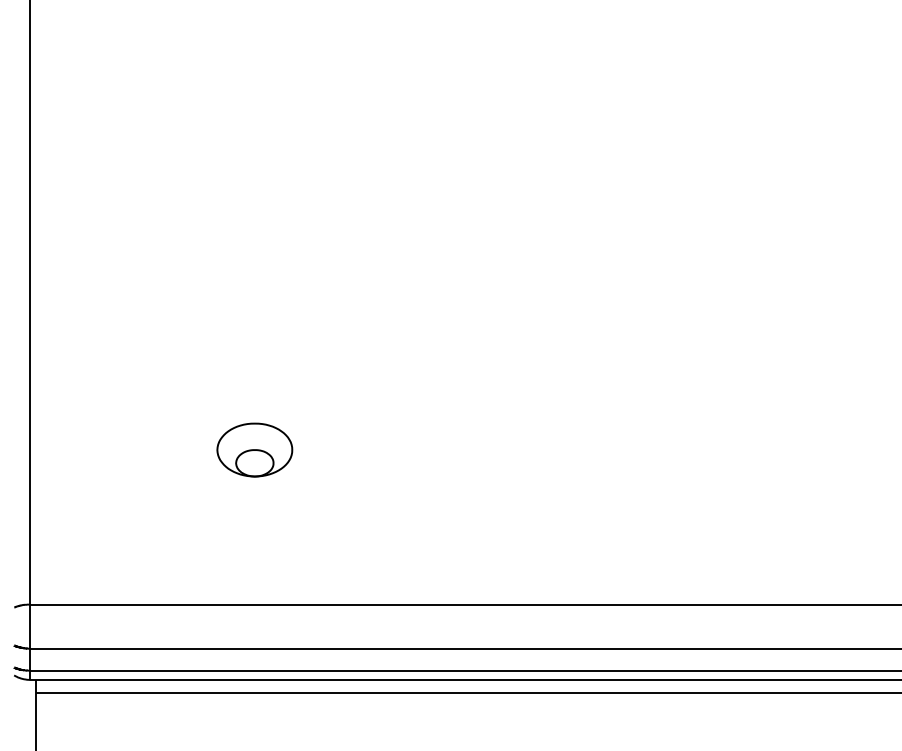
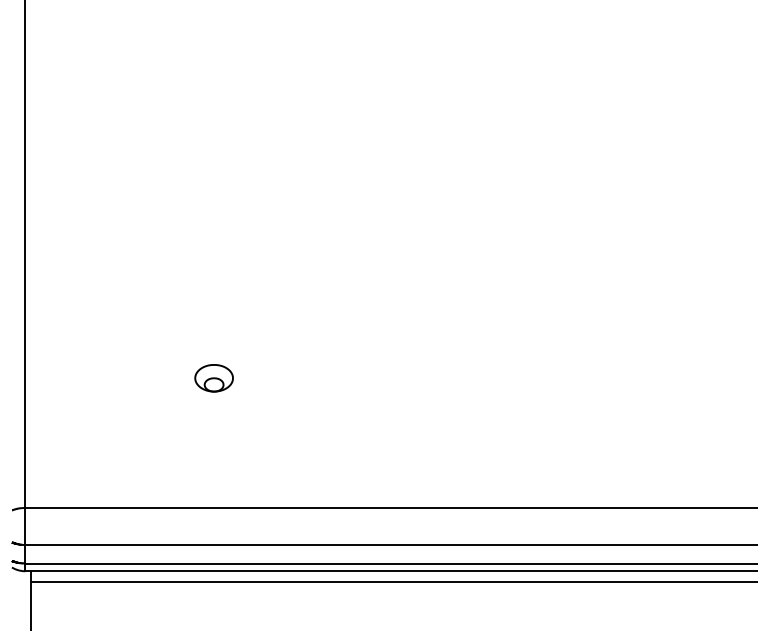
part: (254, 450) -> (213, 378), size x0.6

